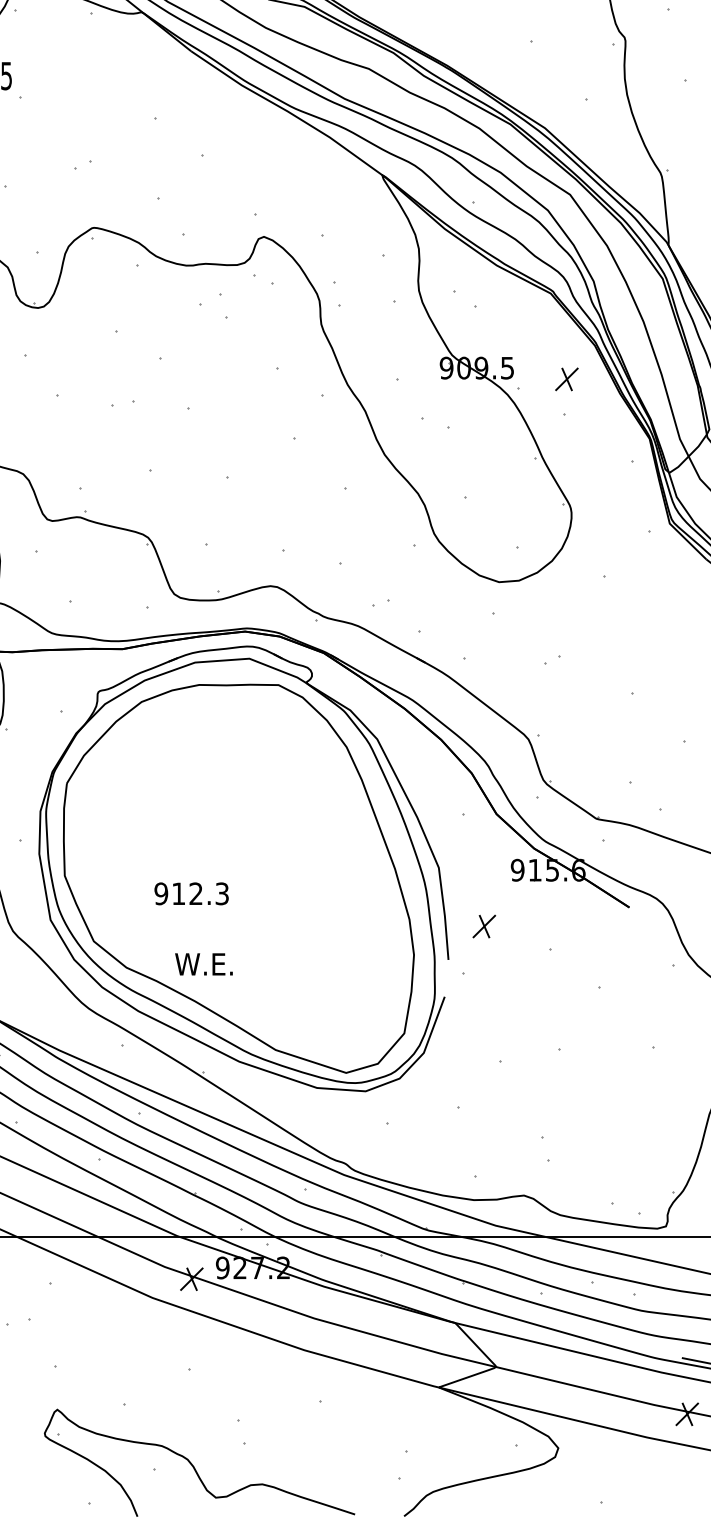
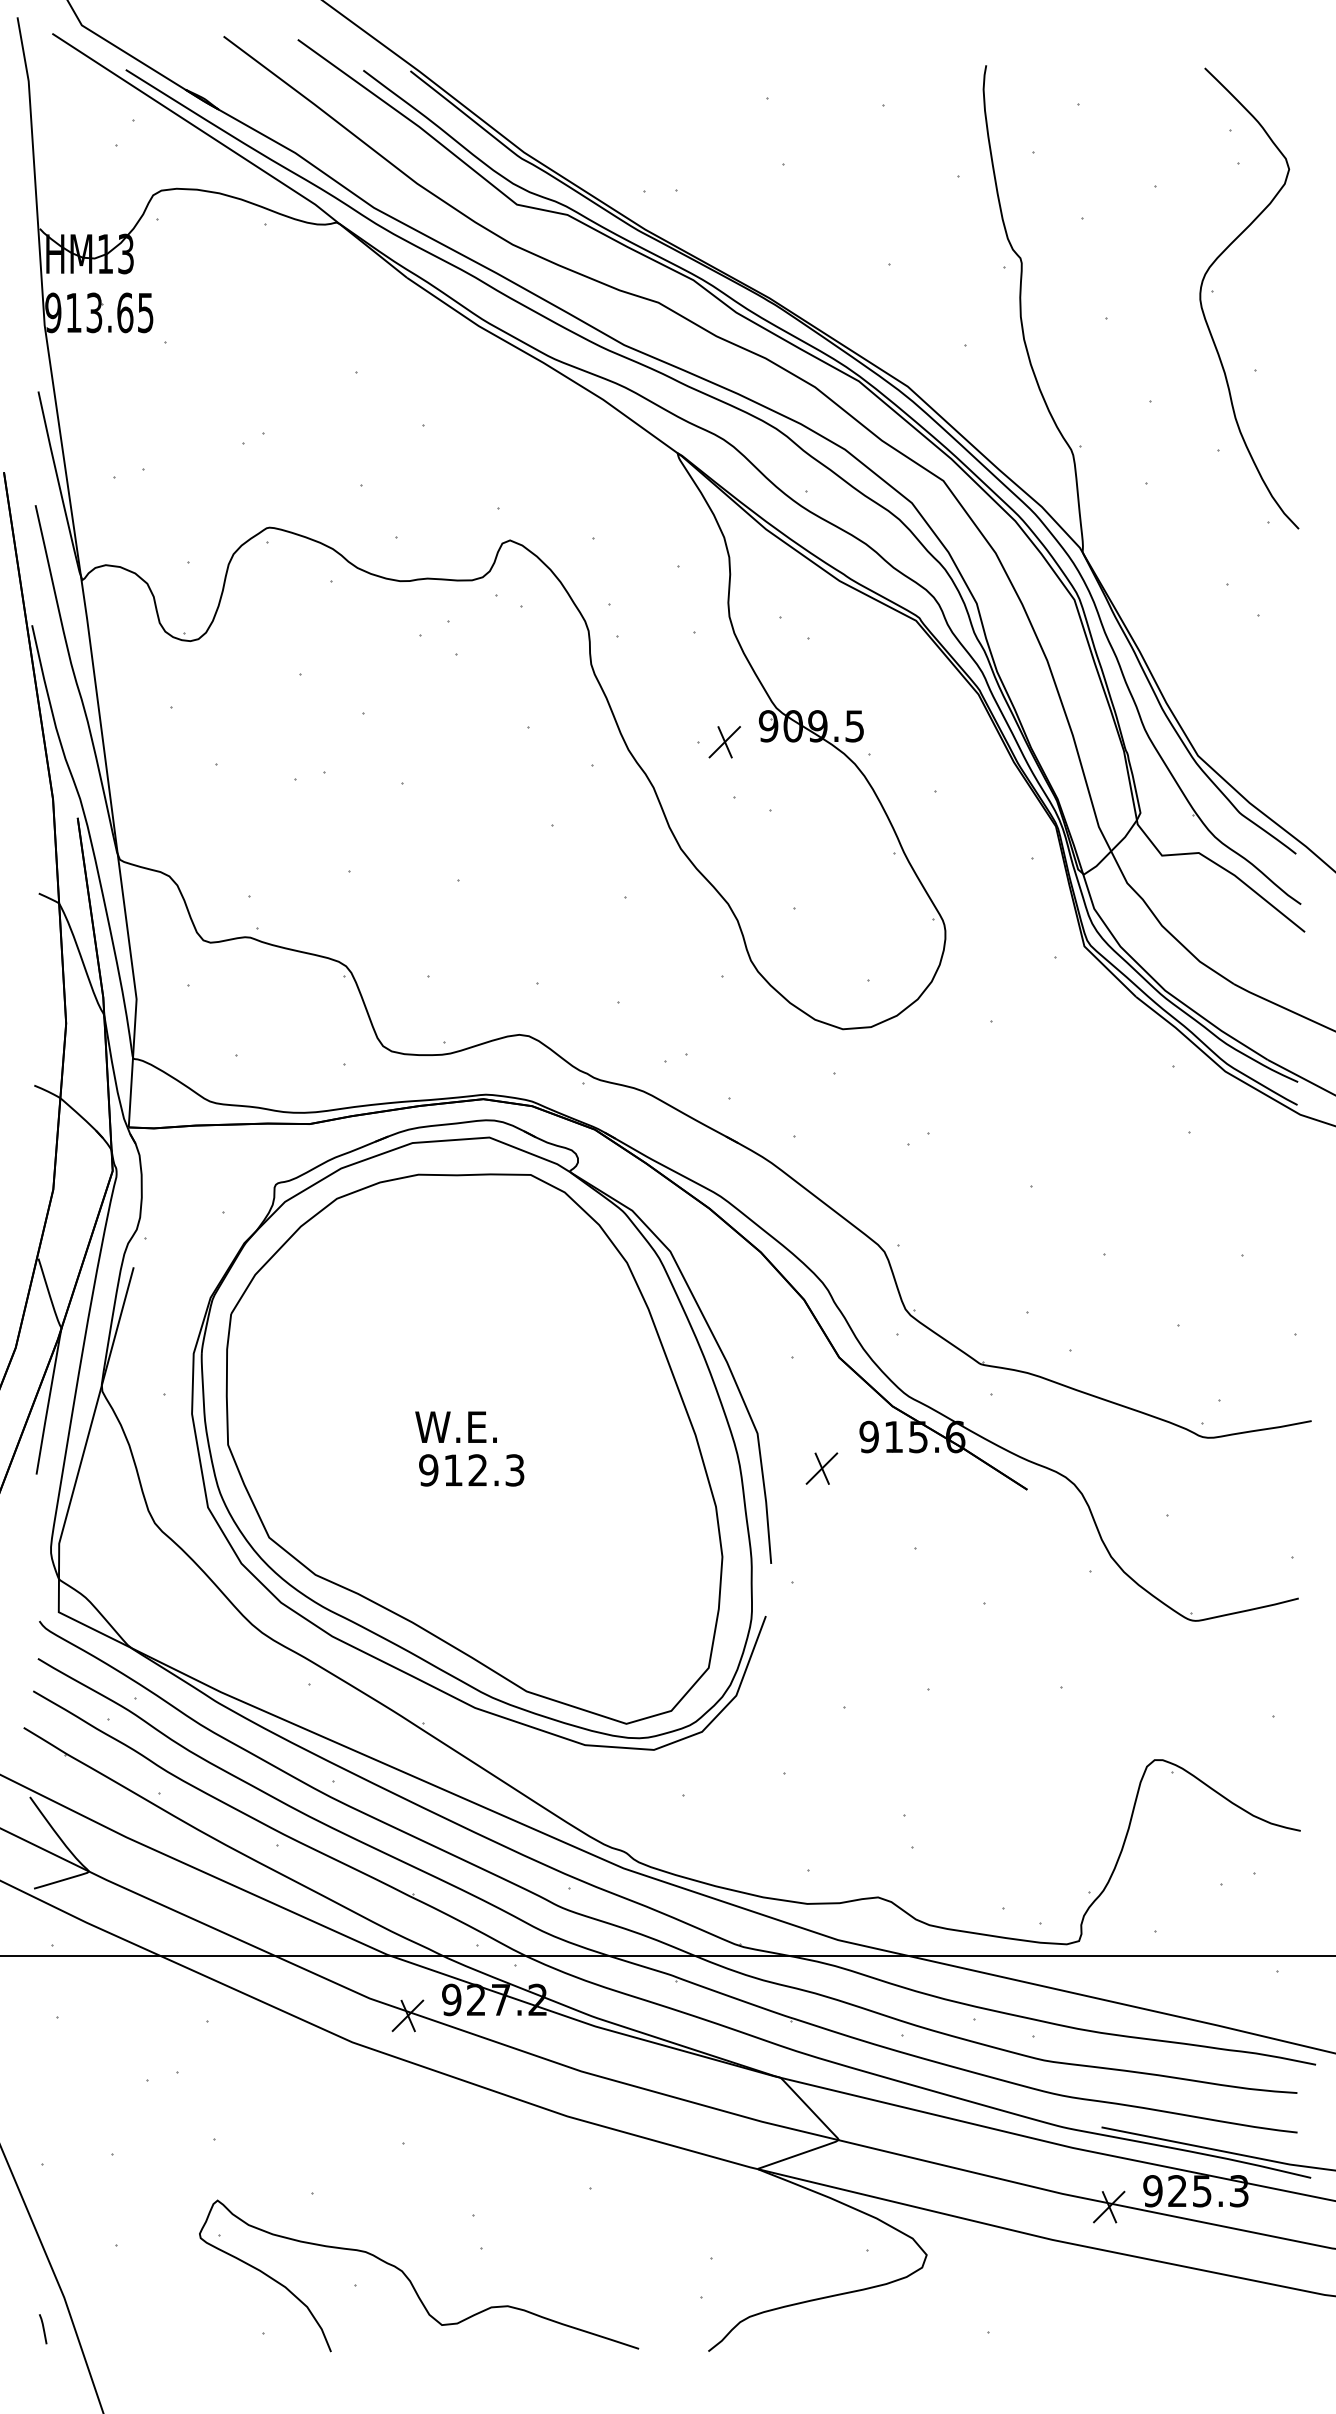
part: (566, 379) -> (724, 742), moved
text: (191, 893) -> (471, 1470), moved
part: (484, 926) -> (821, 1468), moved
text: (203, 963) -> (455, 1426), moved

